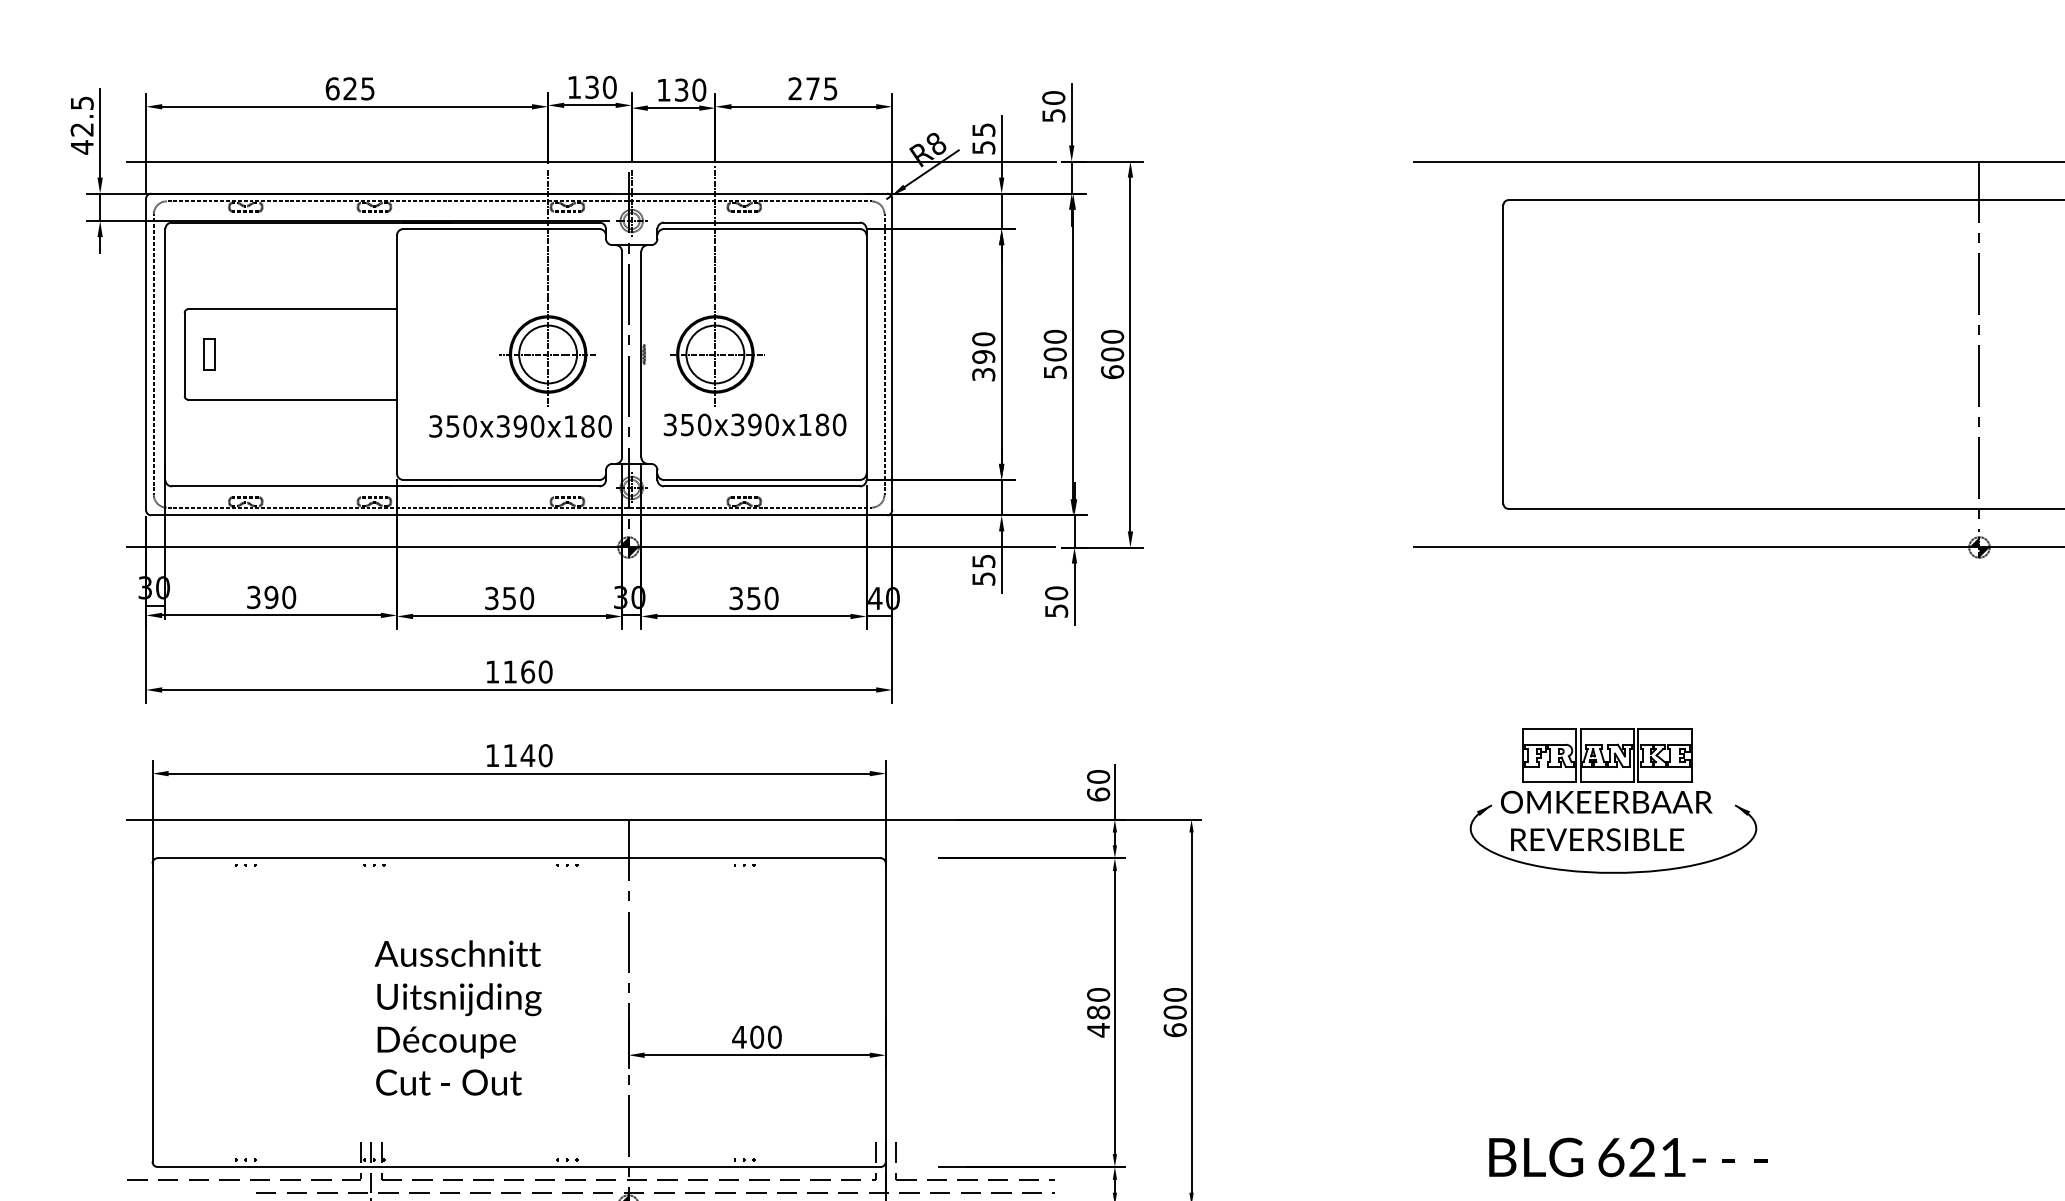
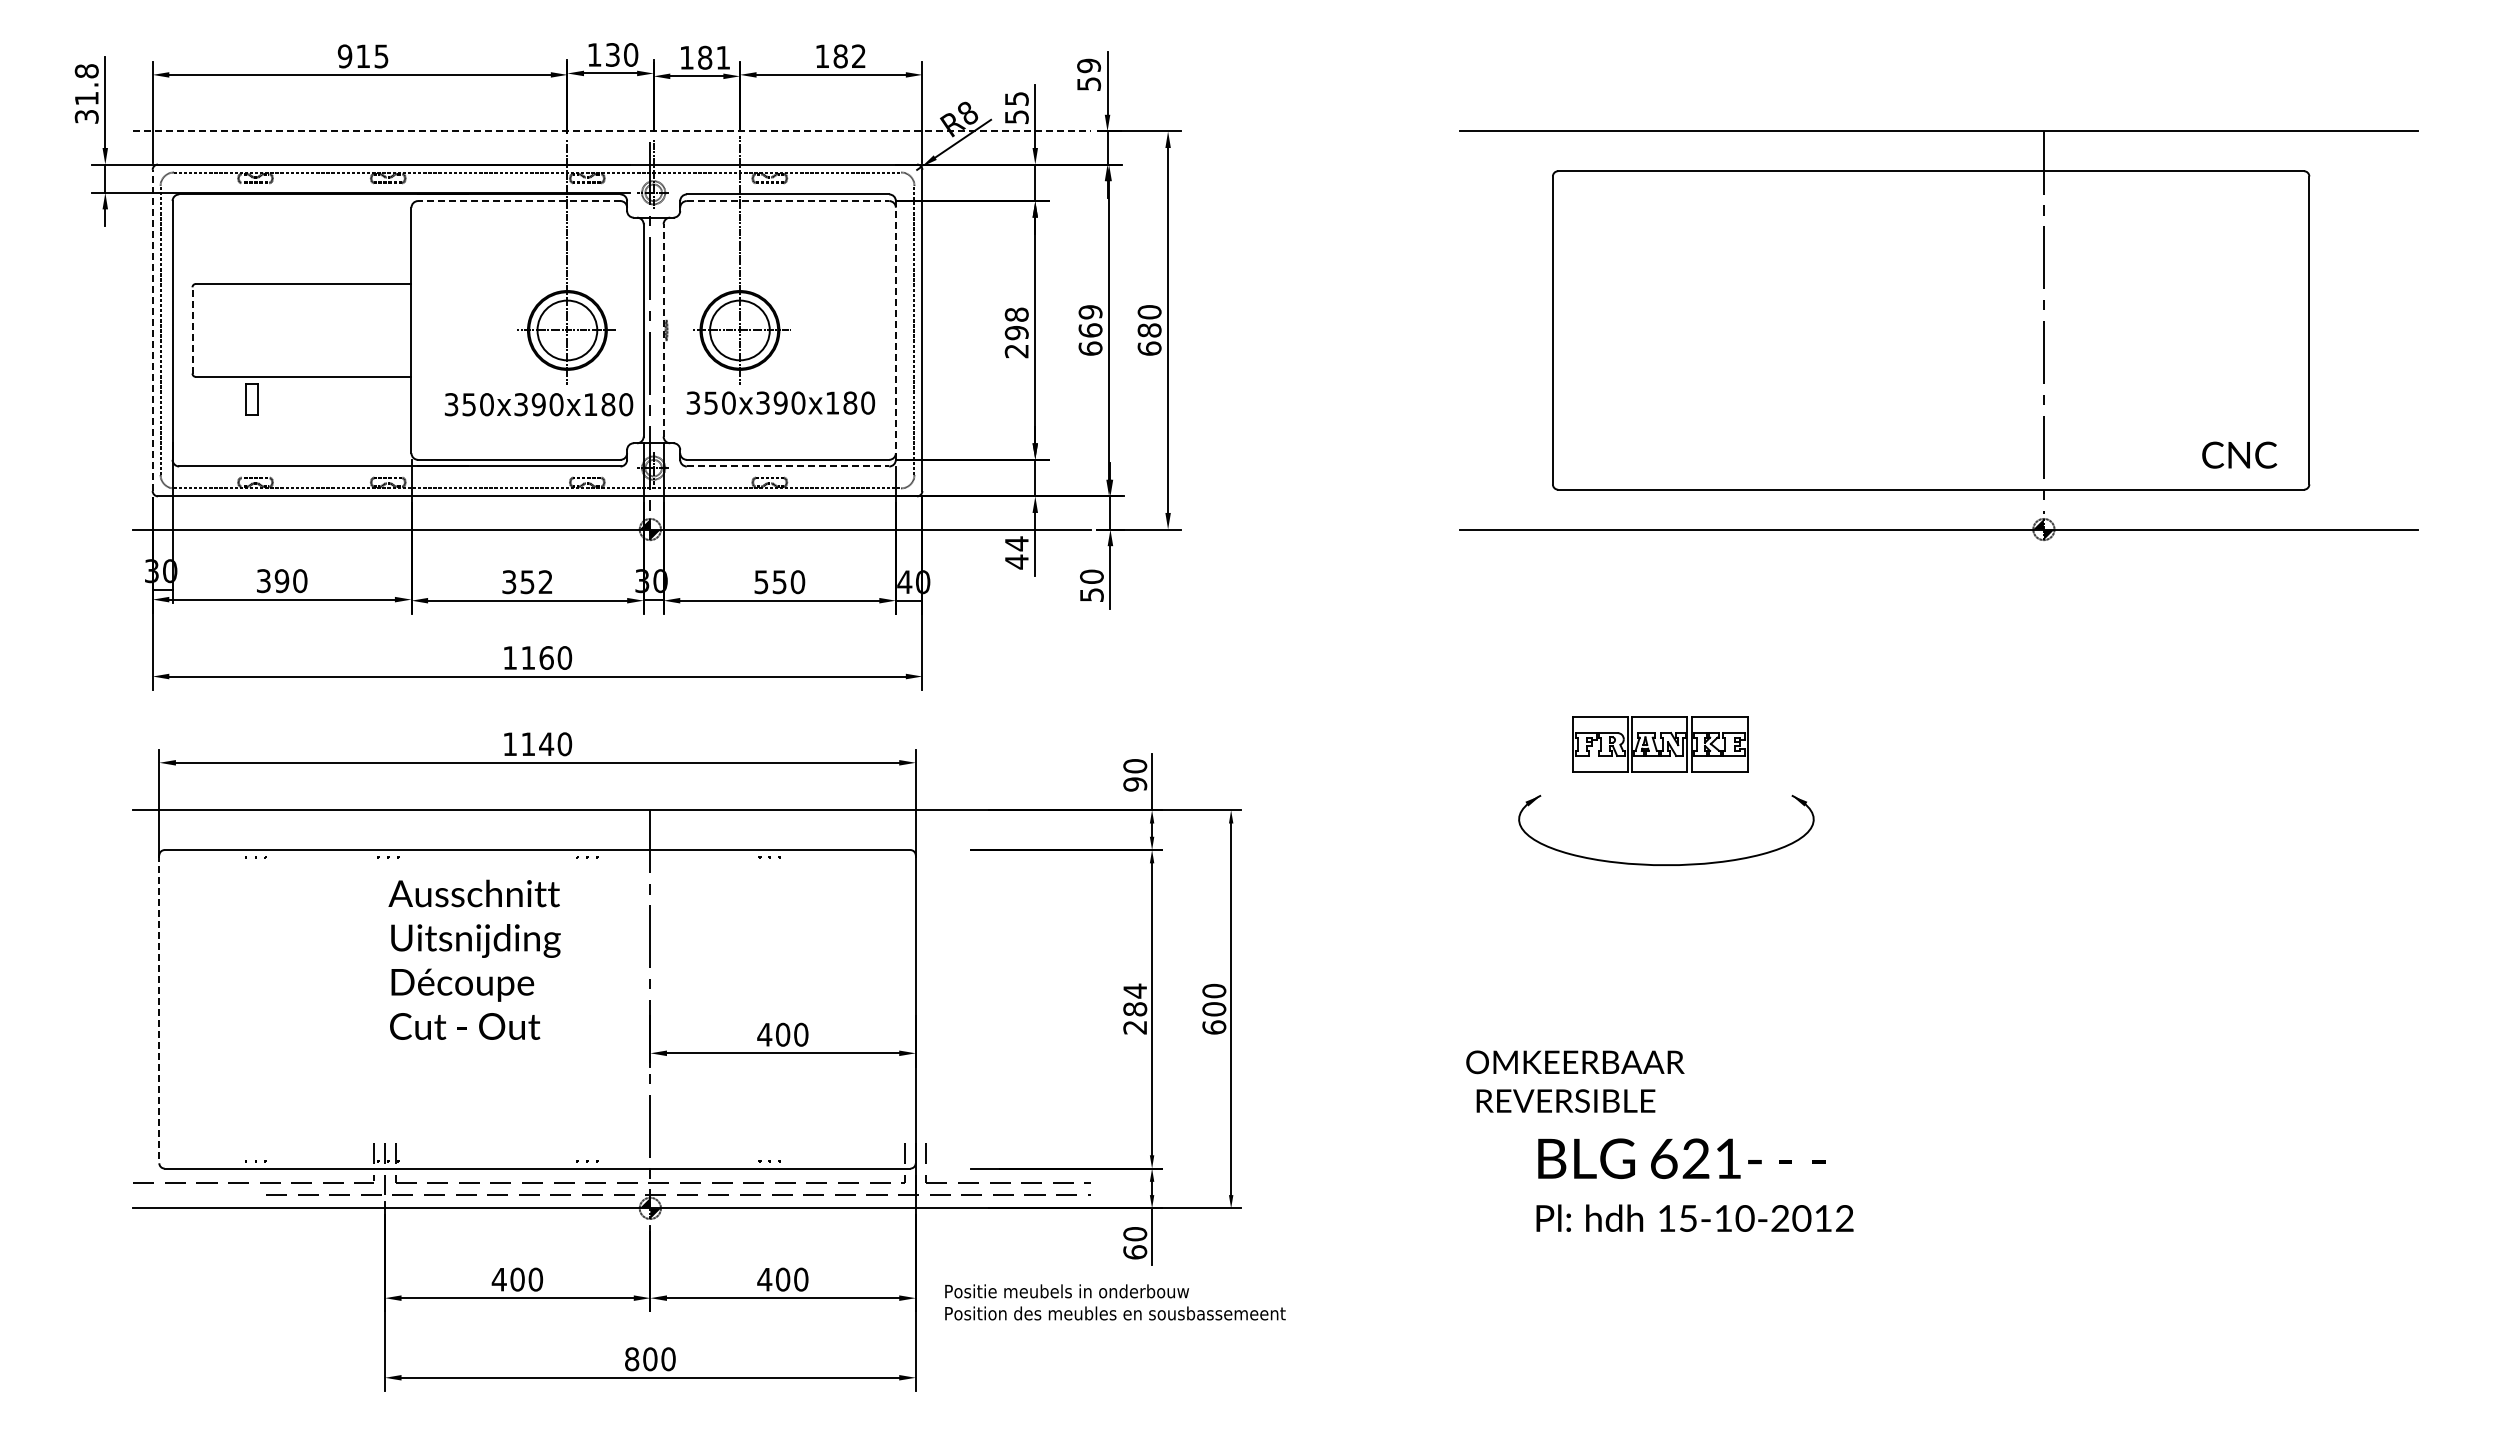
text: (340, 88) -> (353, 56), 625 -> 915
text: (812, 88) -> (840, 56), 275 -> 182
text: (690, 89) -> (714, 57), 130 -> 181
text: (1054, 97) -> (1089, 65), 50 -> 59
text: (81, 125) -> (86, 94), 42.5 -> 31.8
line: (591, 161) -> (612, 131), solid -> dashed
line: (500, 229) -> (518, 201), solid -> dashed
line: (762, 229) -> (788, 201), solid -> dashed
line: (184, 353) -> (192, 329), solid -> dashed
line: (641, 353) -> (663, 329), solid -> dashed
line: (866, 353) -> (895, 329), solid -> dashed
line: (145, 354) -> (152, 330), solid -> dashed
part: (208, 354) -> (251, 399), moved
text: (1055, 354) -> (1090, 330), 500 -> 669
text: (1112, 354) -> (1149, 330), 600 -> 680
text: (983, 356) -> (1016, 332), 390 -> 298
line: (762, 486) -> (788, 466), solid -> dashed
text: (983, 569) -> (1016, 552), 55 -> 44
text: (736, 597) -> (761, 581), 350 -> 550
text: (526, 598) -> (545, 582), 350 -> 352
text: (1098, 794) -> (1135, 784), 60 -> 90
text: (1606, 820) -> (1575, 1081), moved
line: (152, 1012) -> (159, 1009), solid -> dashed
text: (1098, 1012) -> (1135, 1009), 480 -> 284
text: (458, 1017) -> (474, 959), moved

